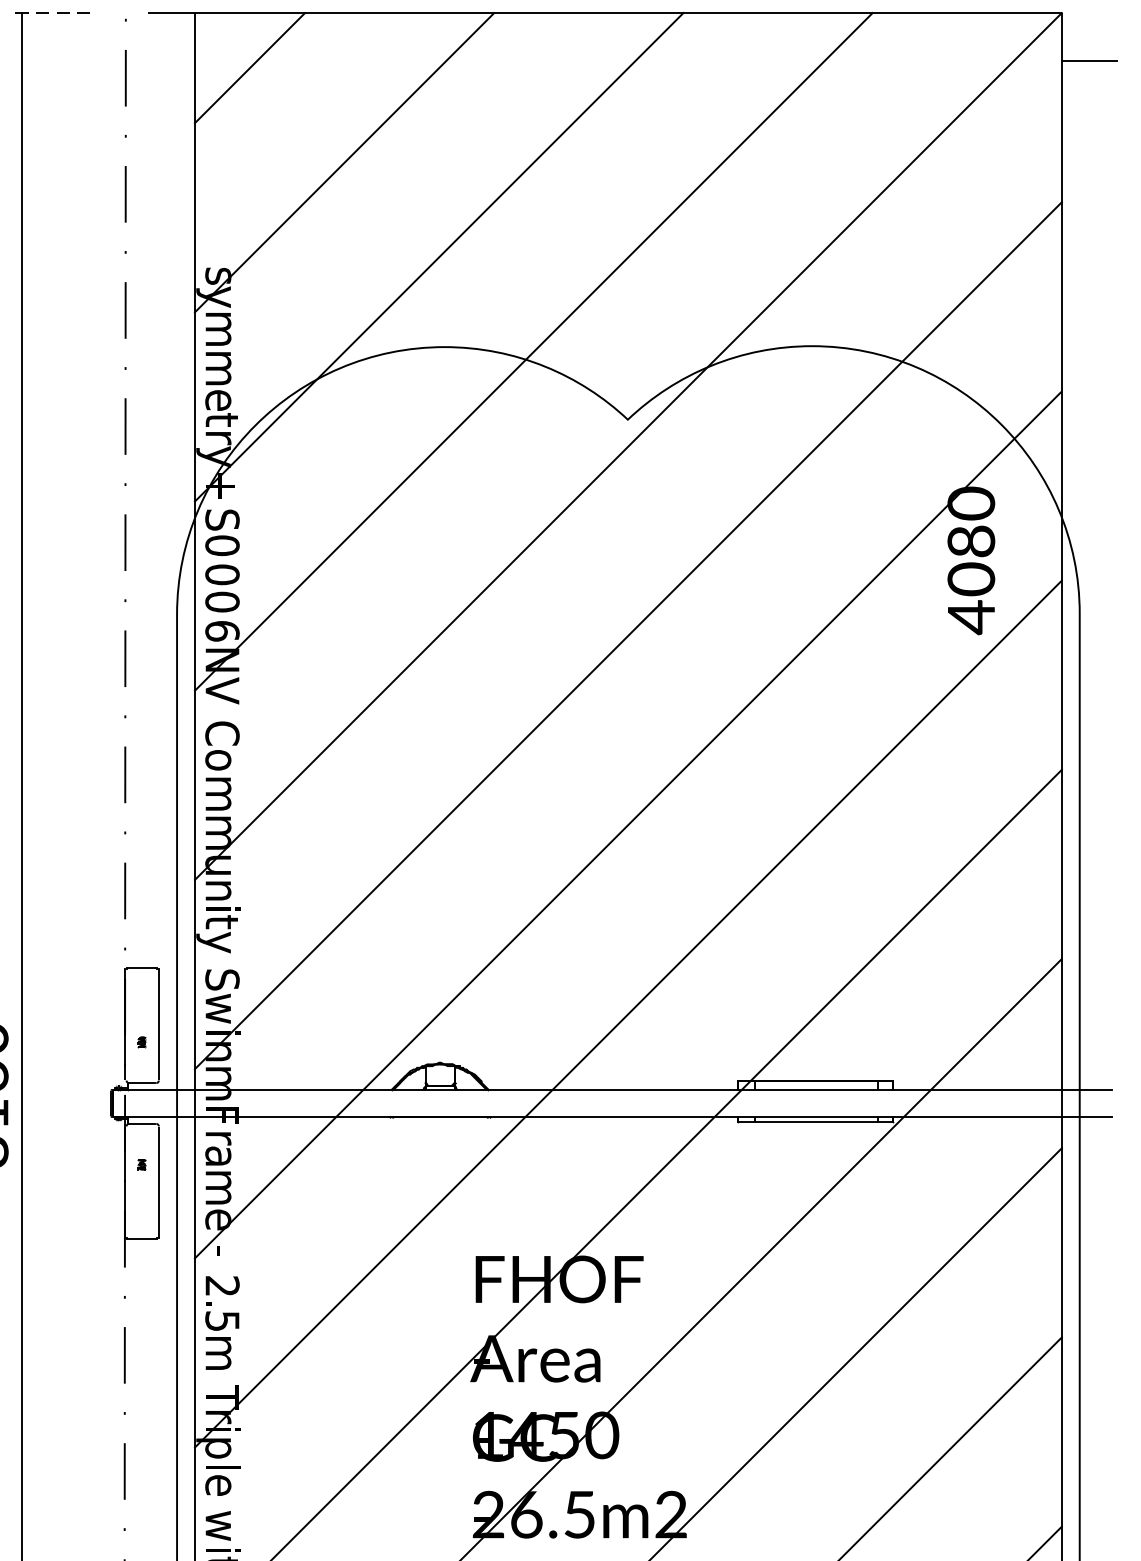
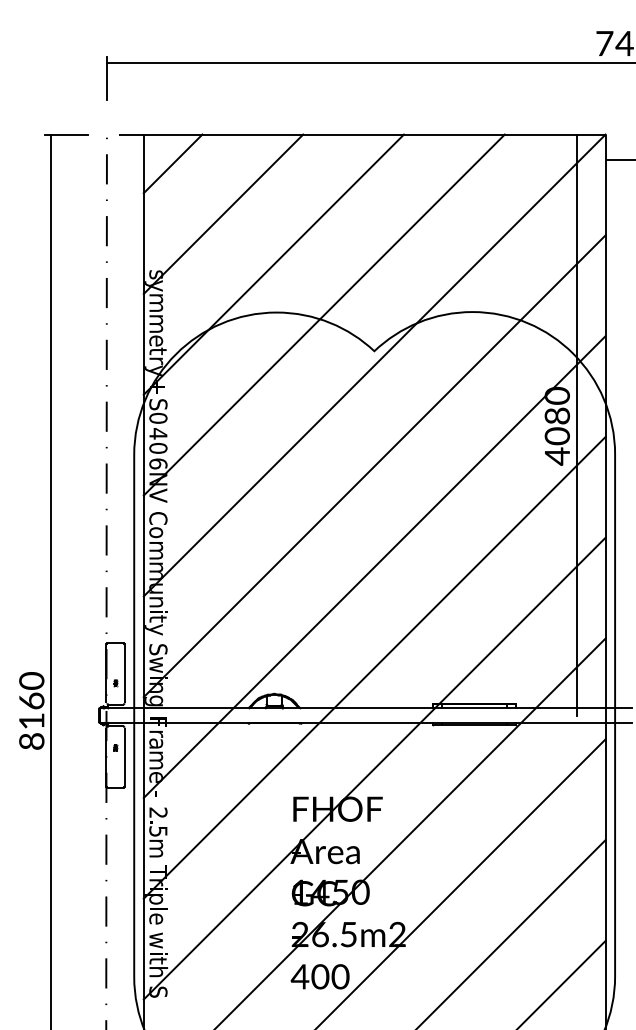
line: (49, 12) -> (66, 134), dashed -> solid
line: (1007, 557) -> (576, 424), added
text: (222, 574) -> (158, 433), 0 -> 4
text: (215, 1082) -> (154, 704), m -> g

